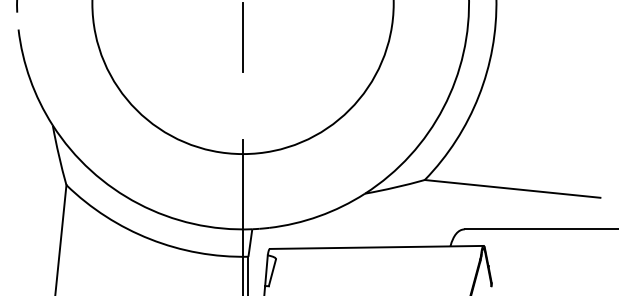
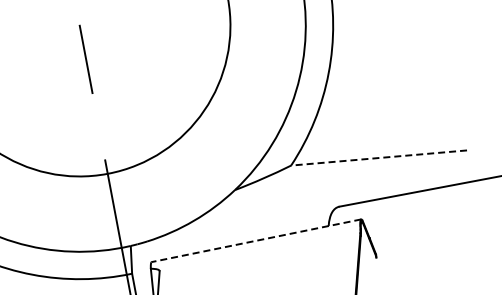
line: (512, 188) -> (378, 157), solid -> dashed
line: (376, 247) -> (256, 240), solid -> dashed

